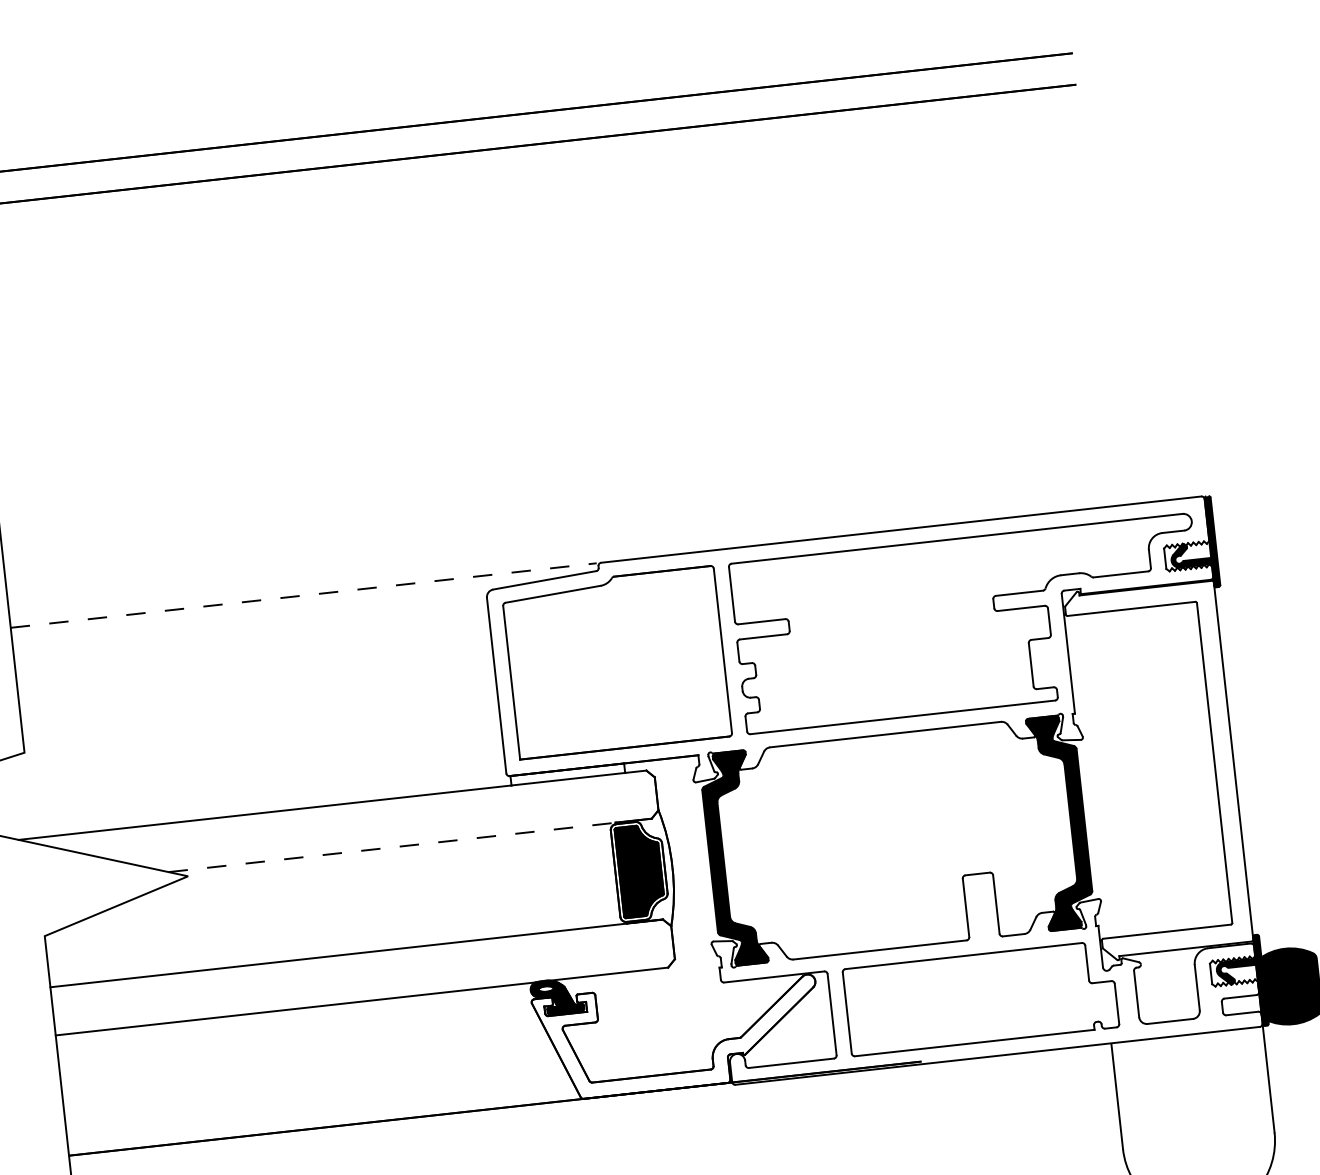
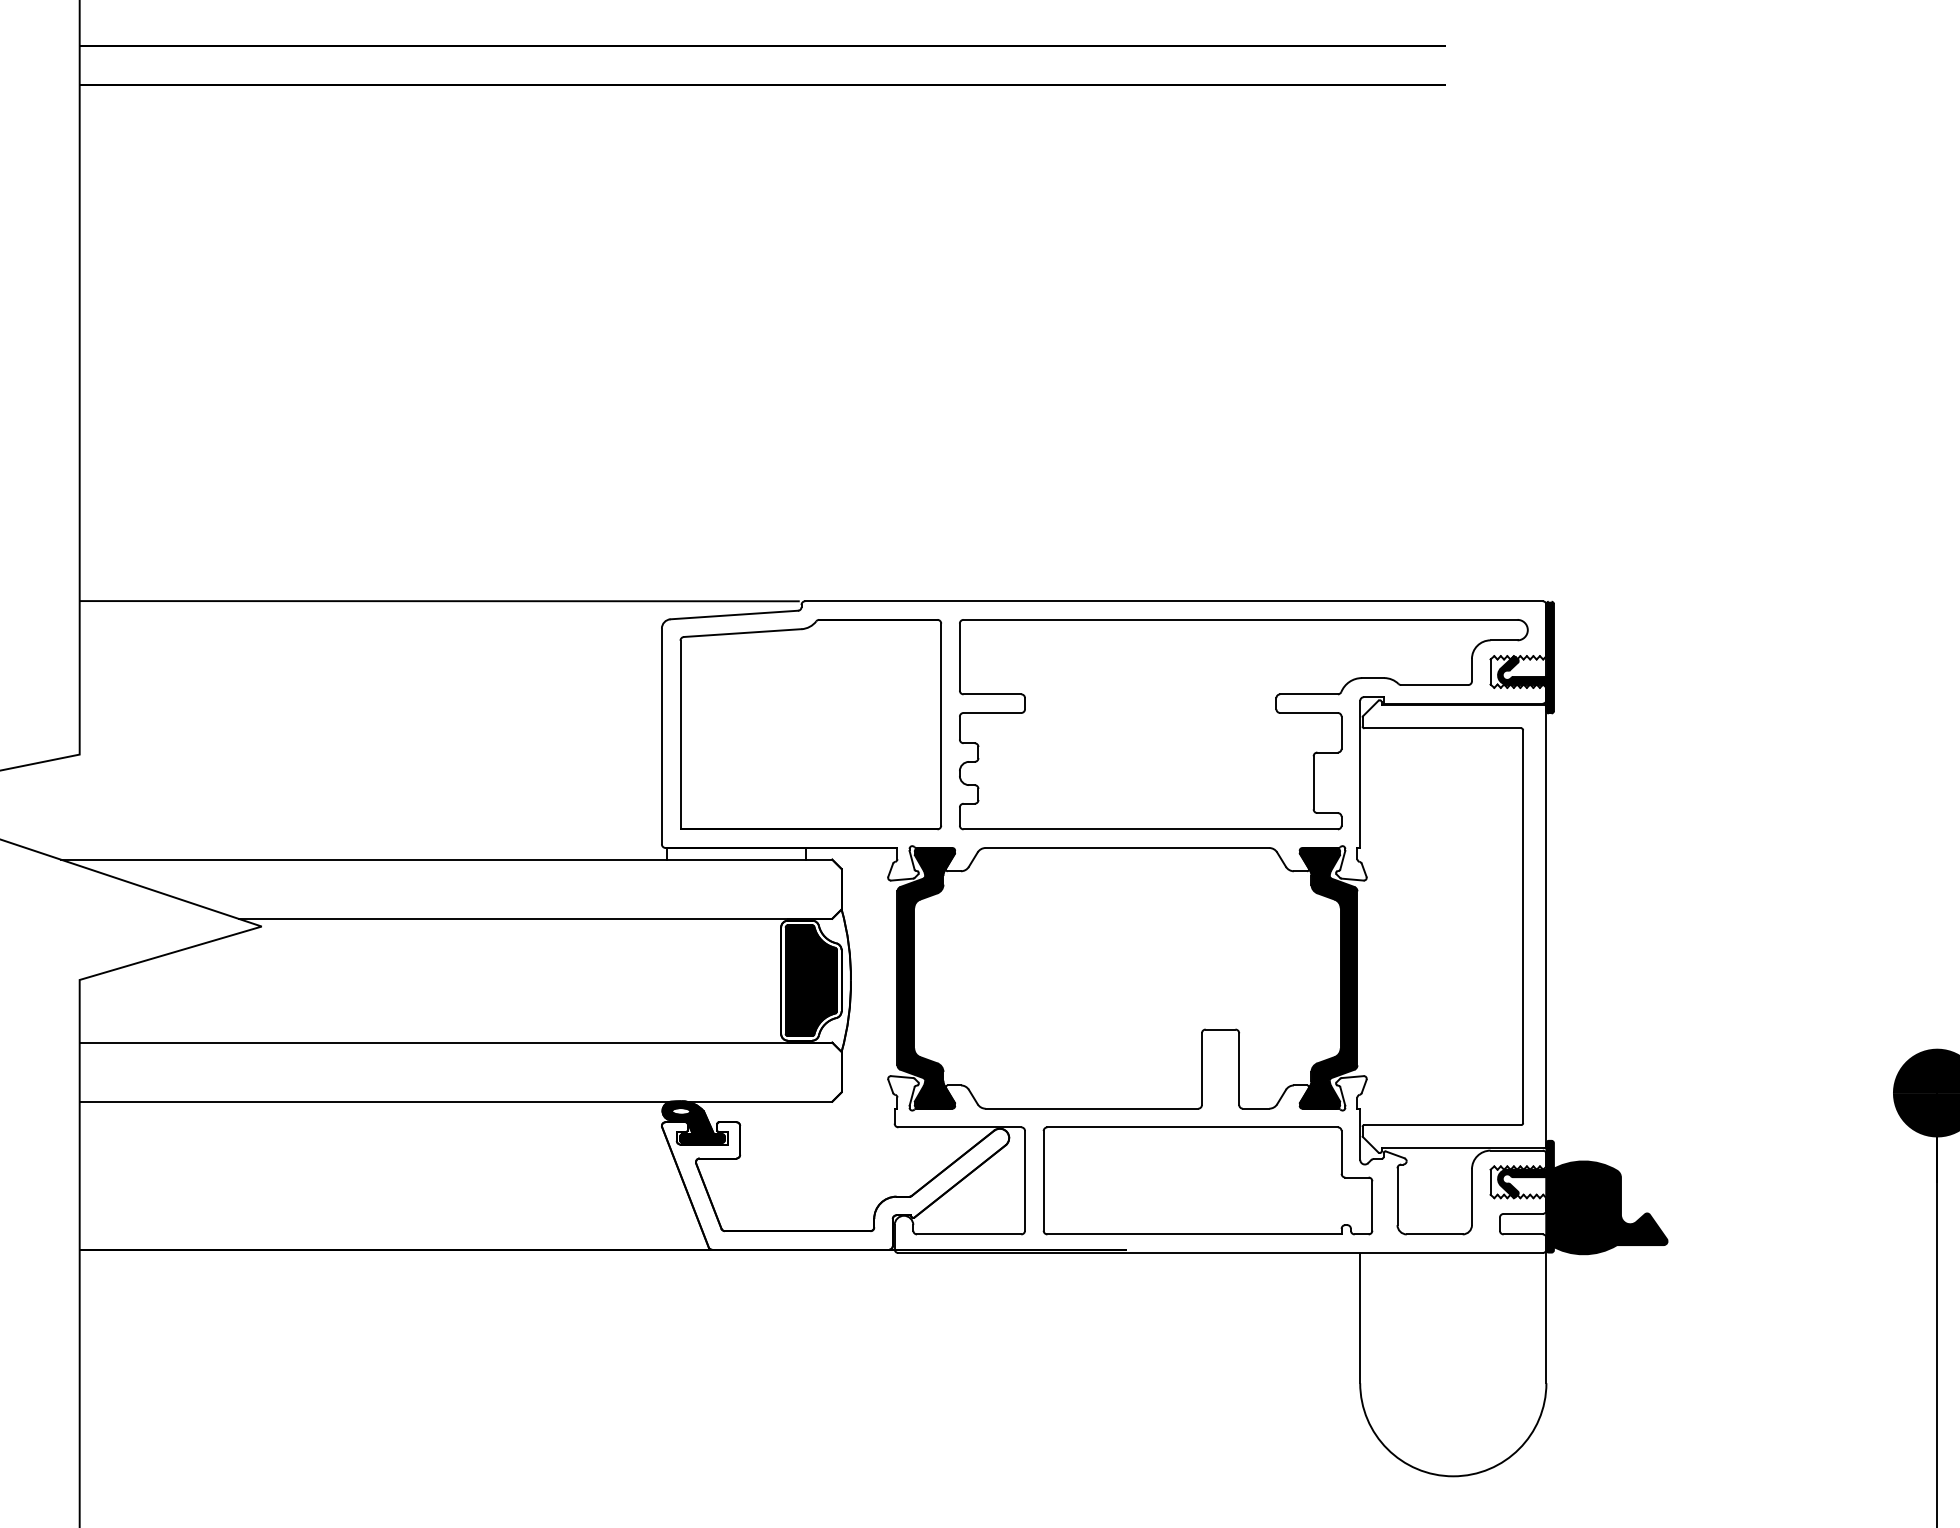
line: (304, 595) -> (440, 601), dashed -> solid
line: (392, 847) -> (513, 918), dashed -> solid

